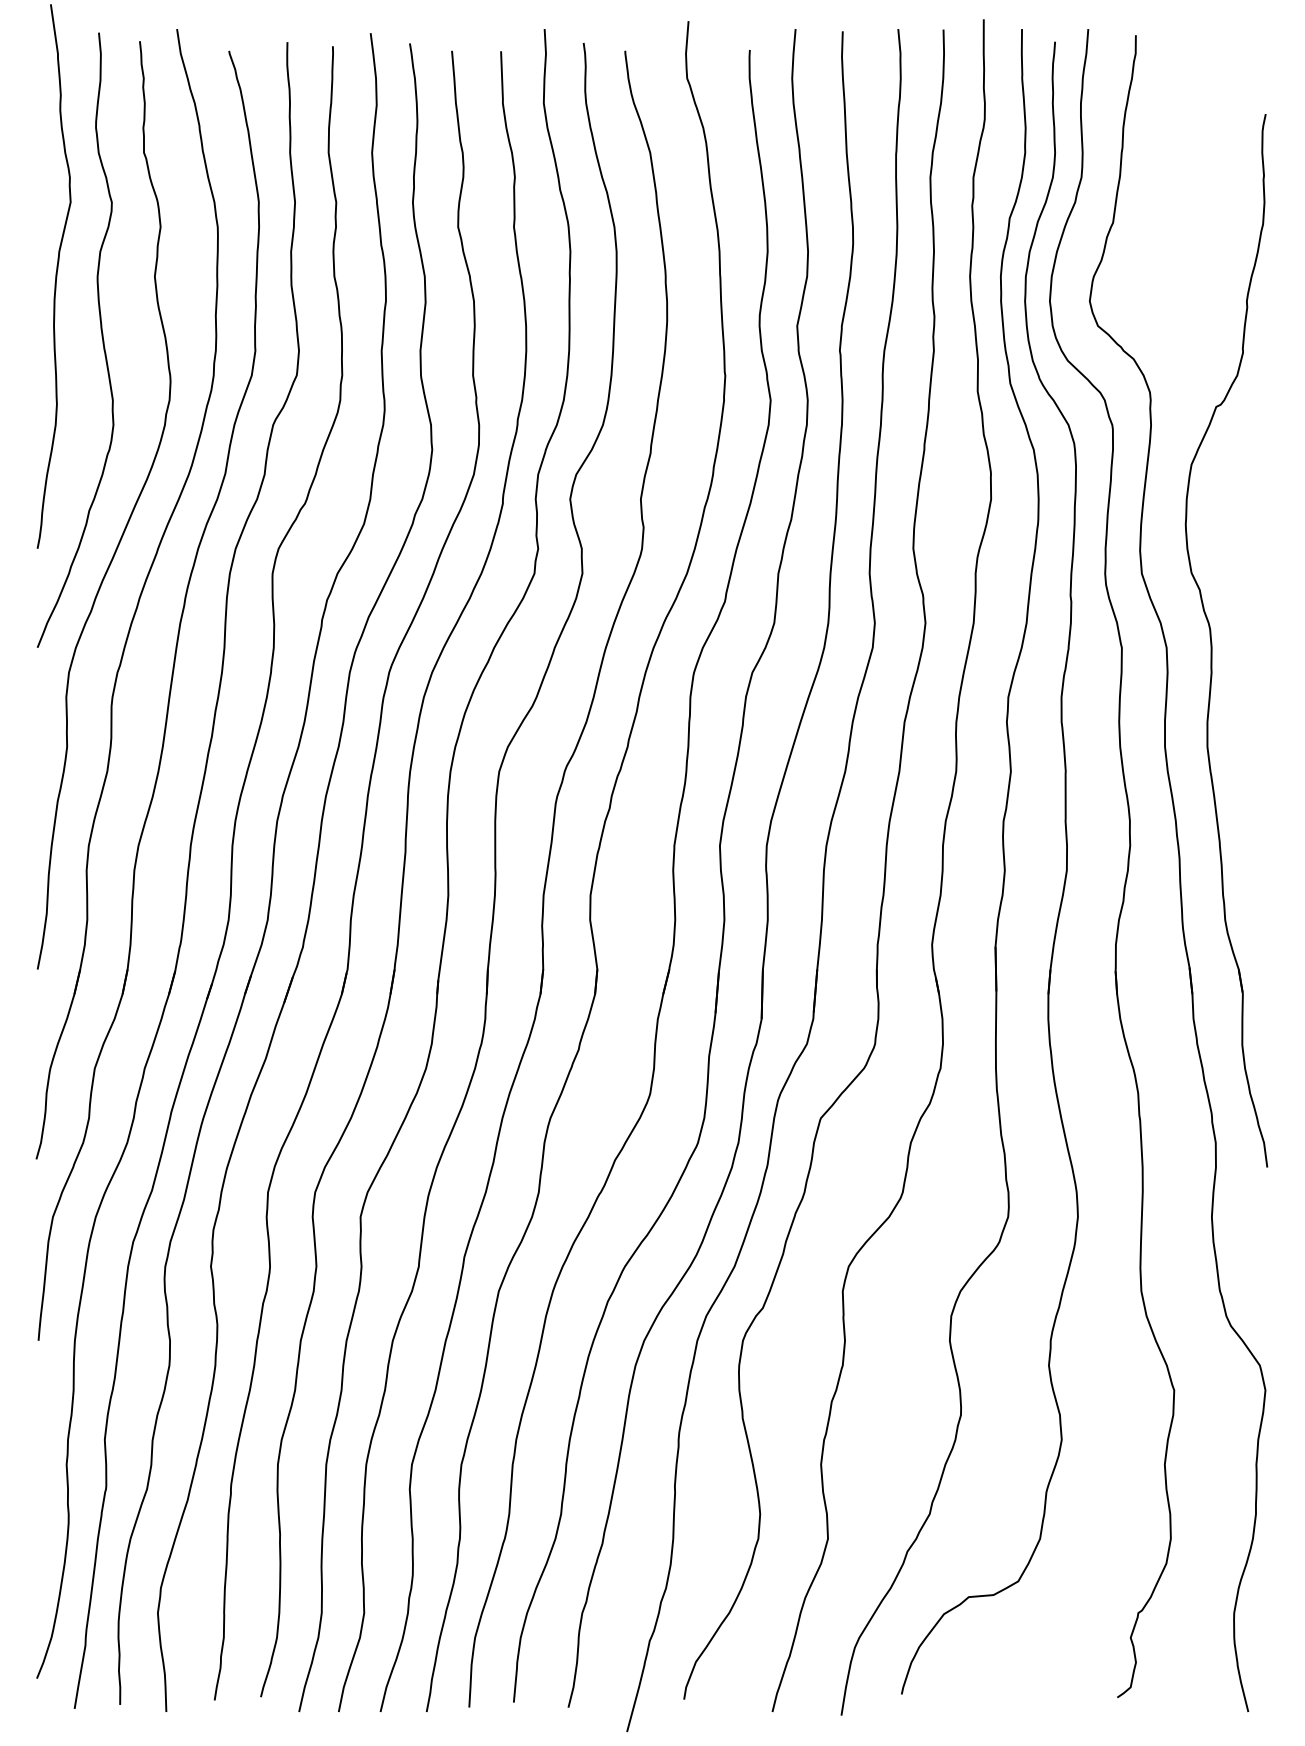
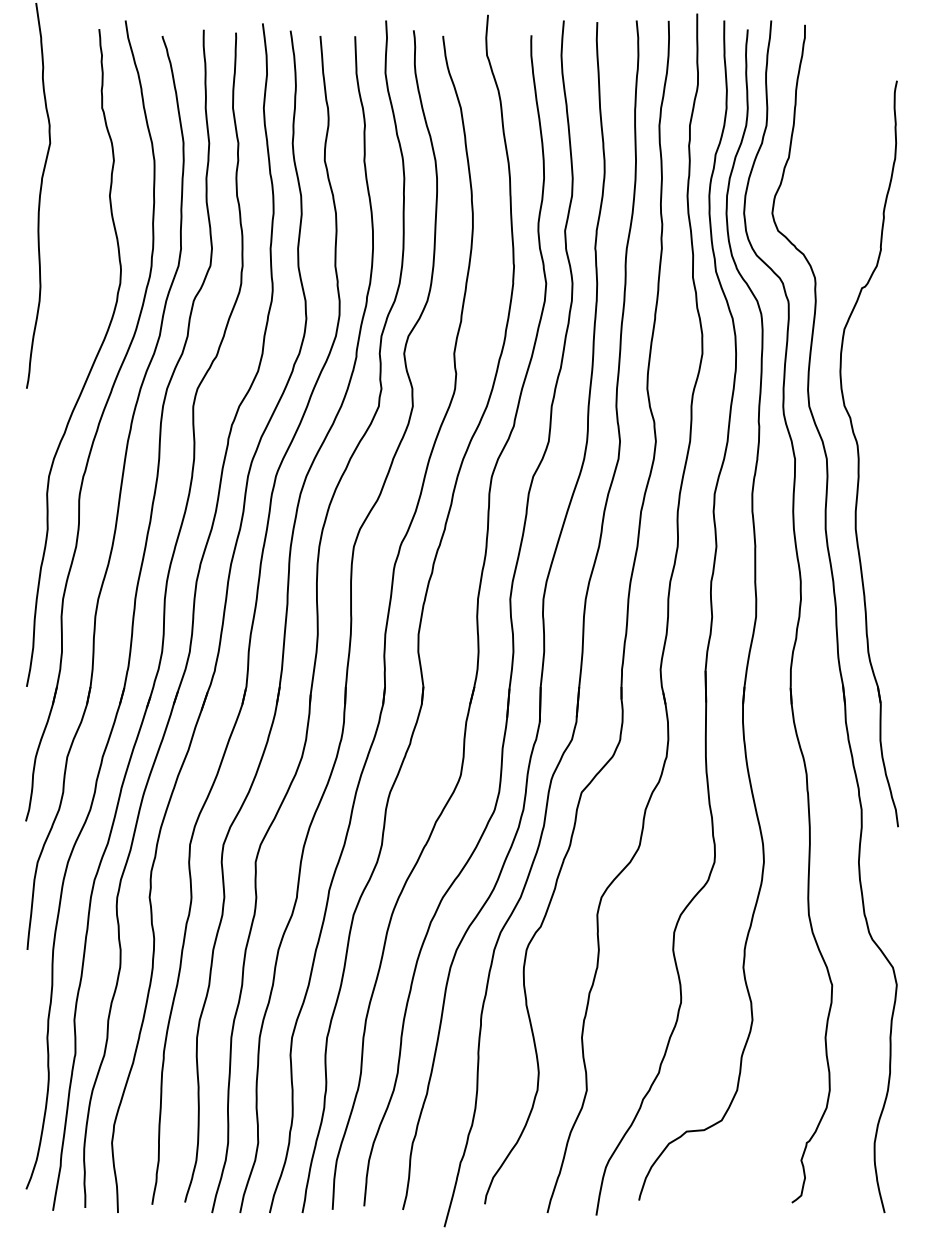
curve: (101, 337) -> (72, 239), removed

